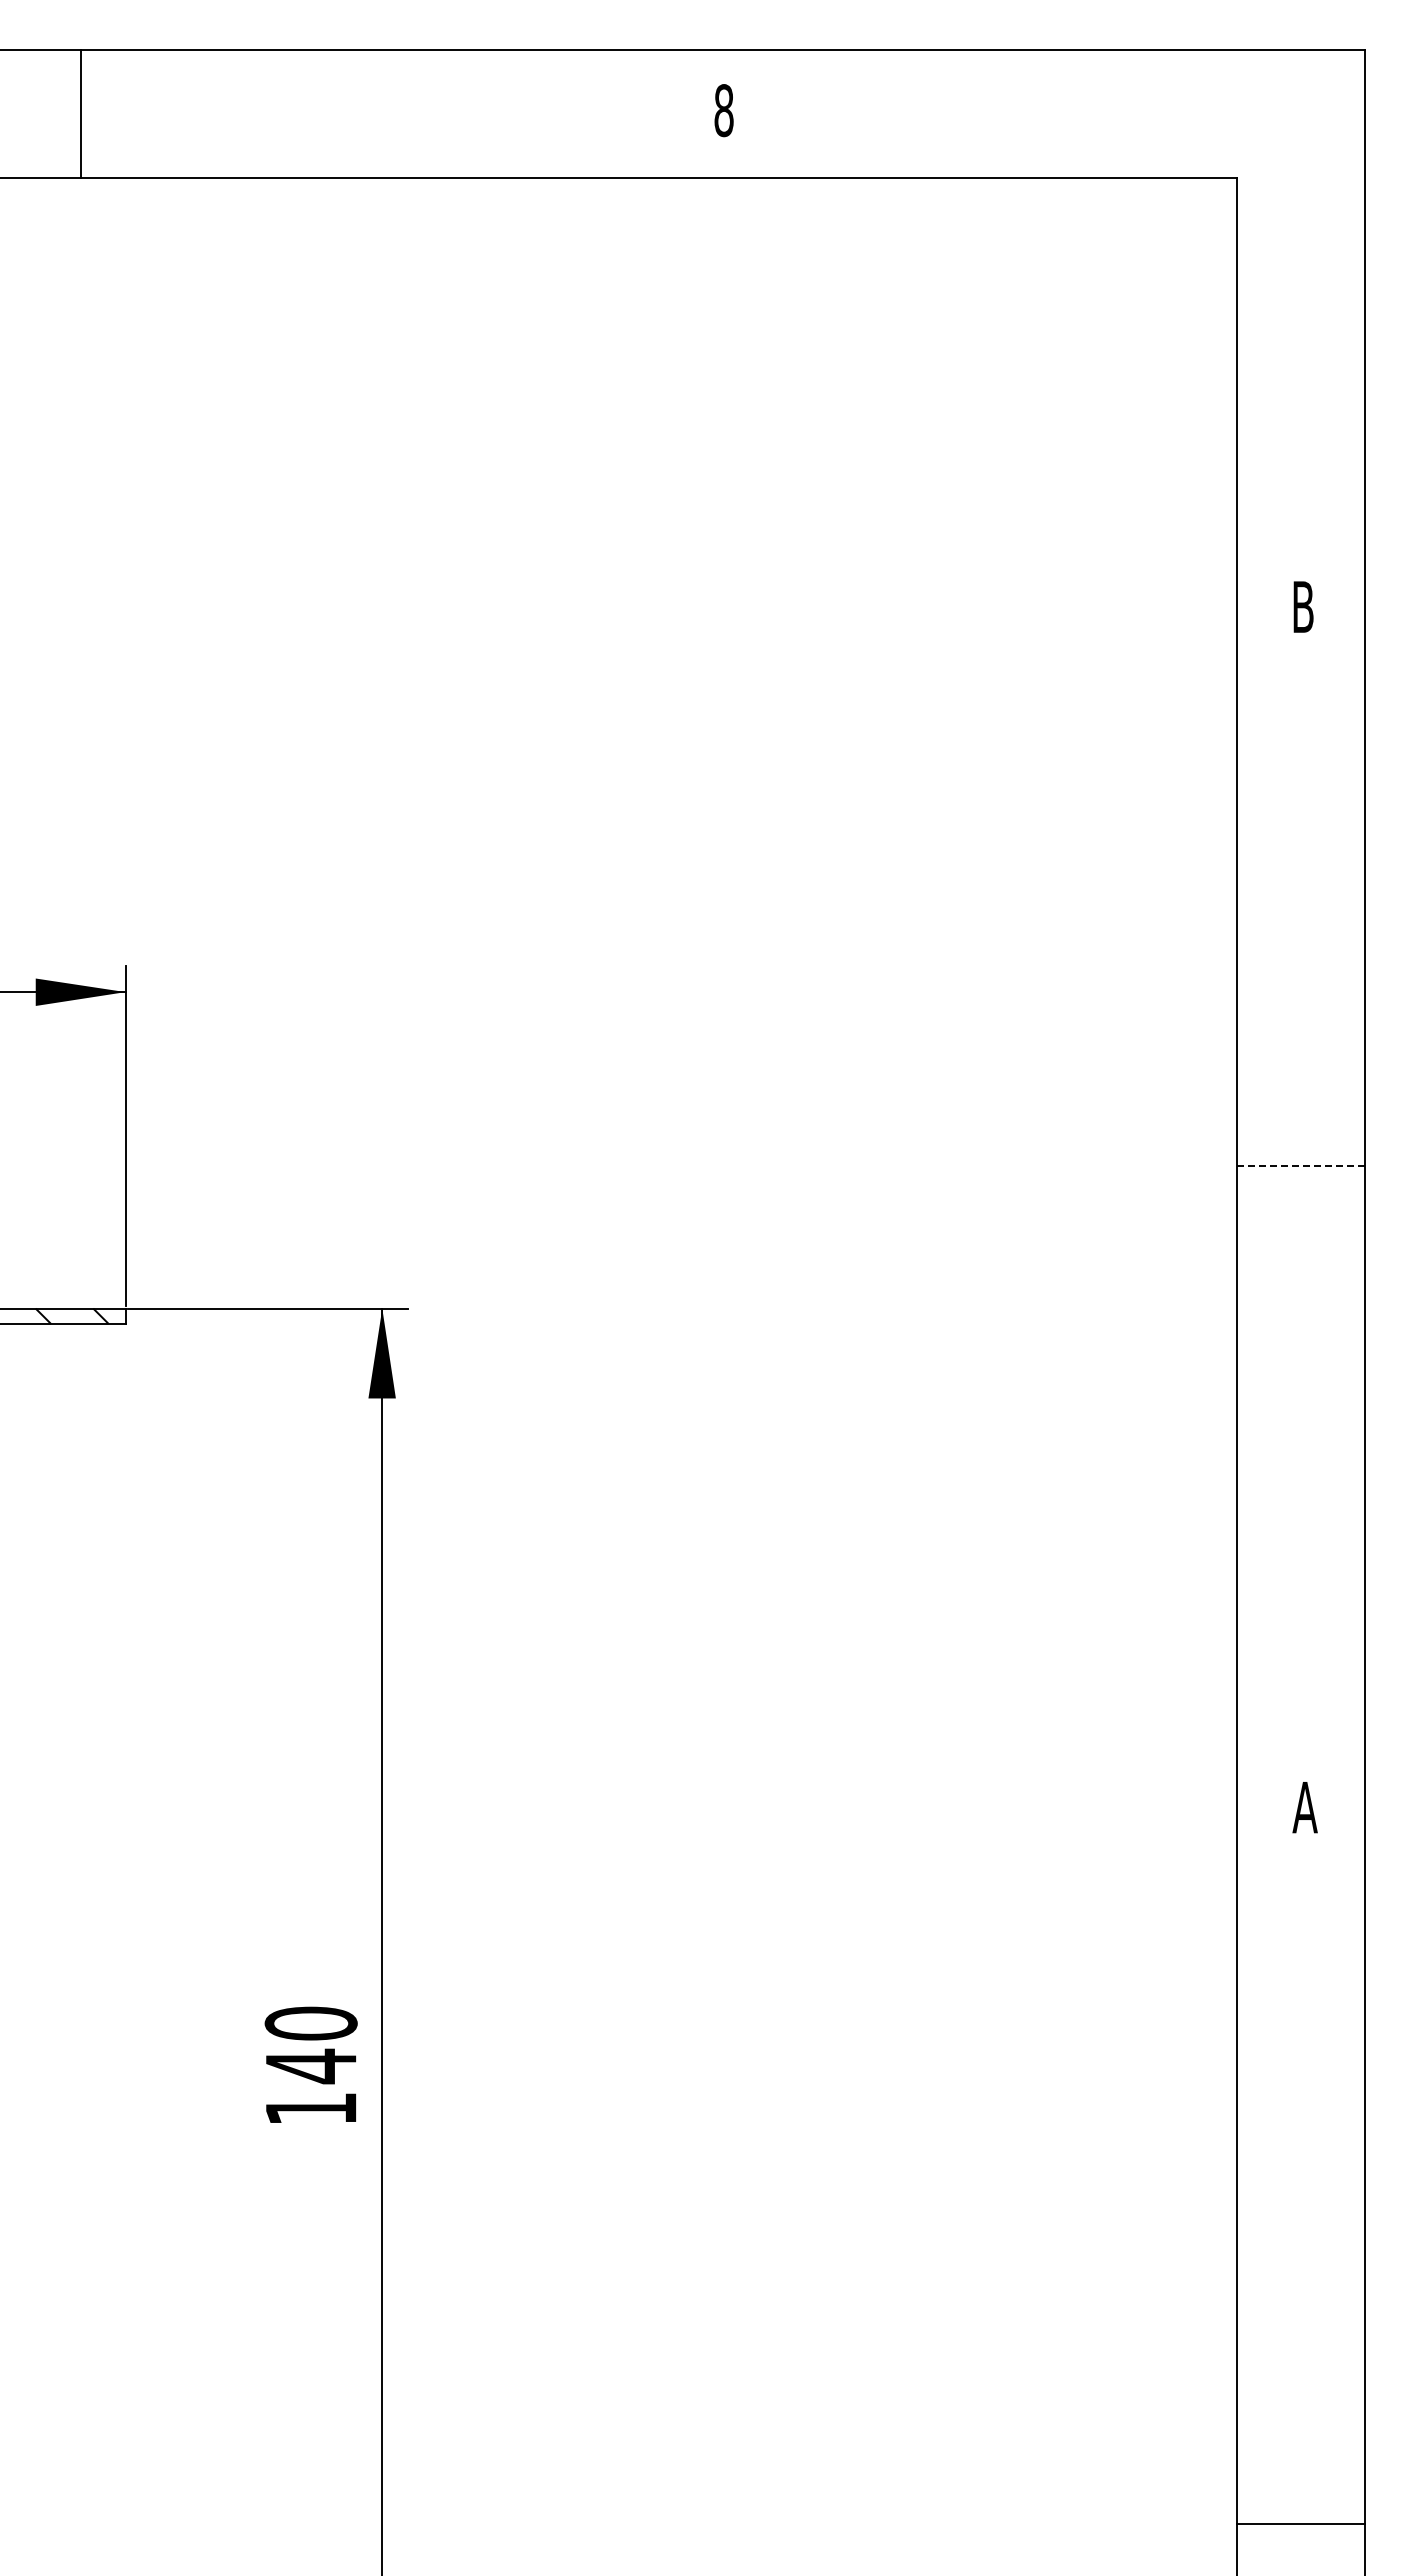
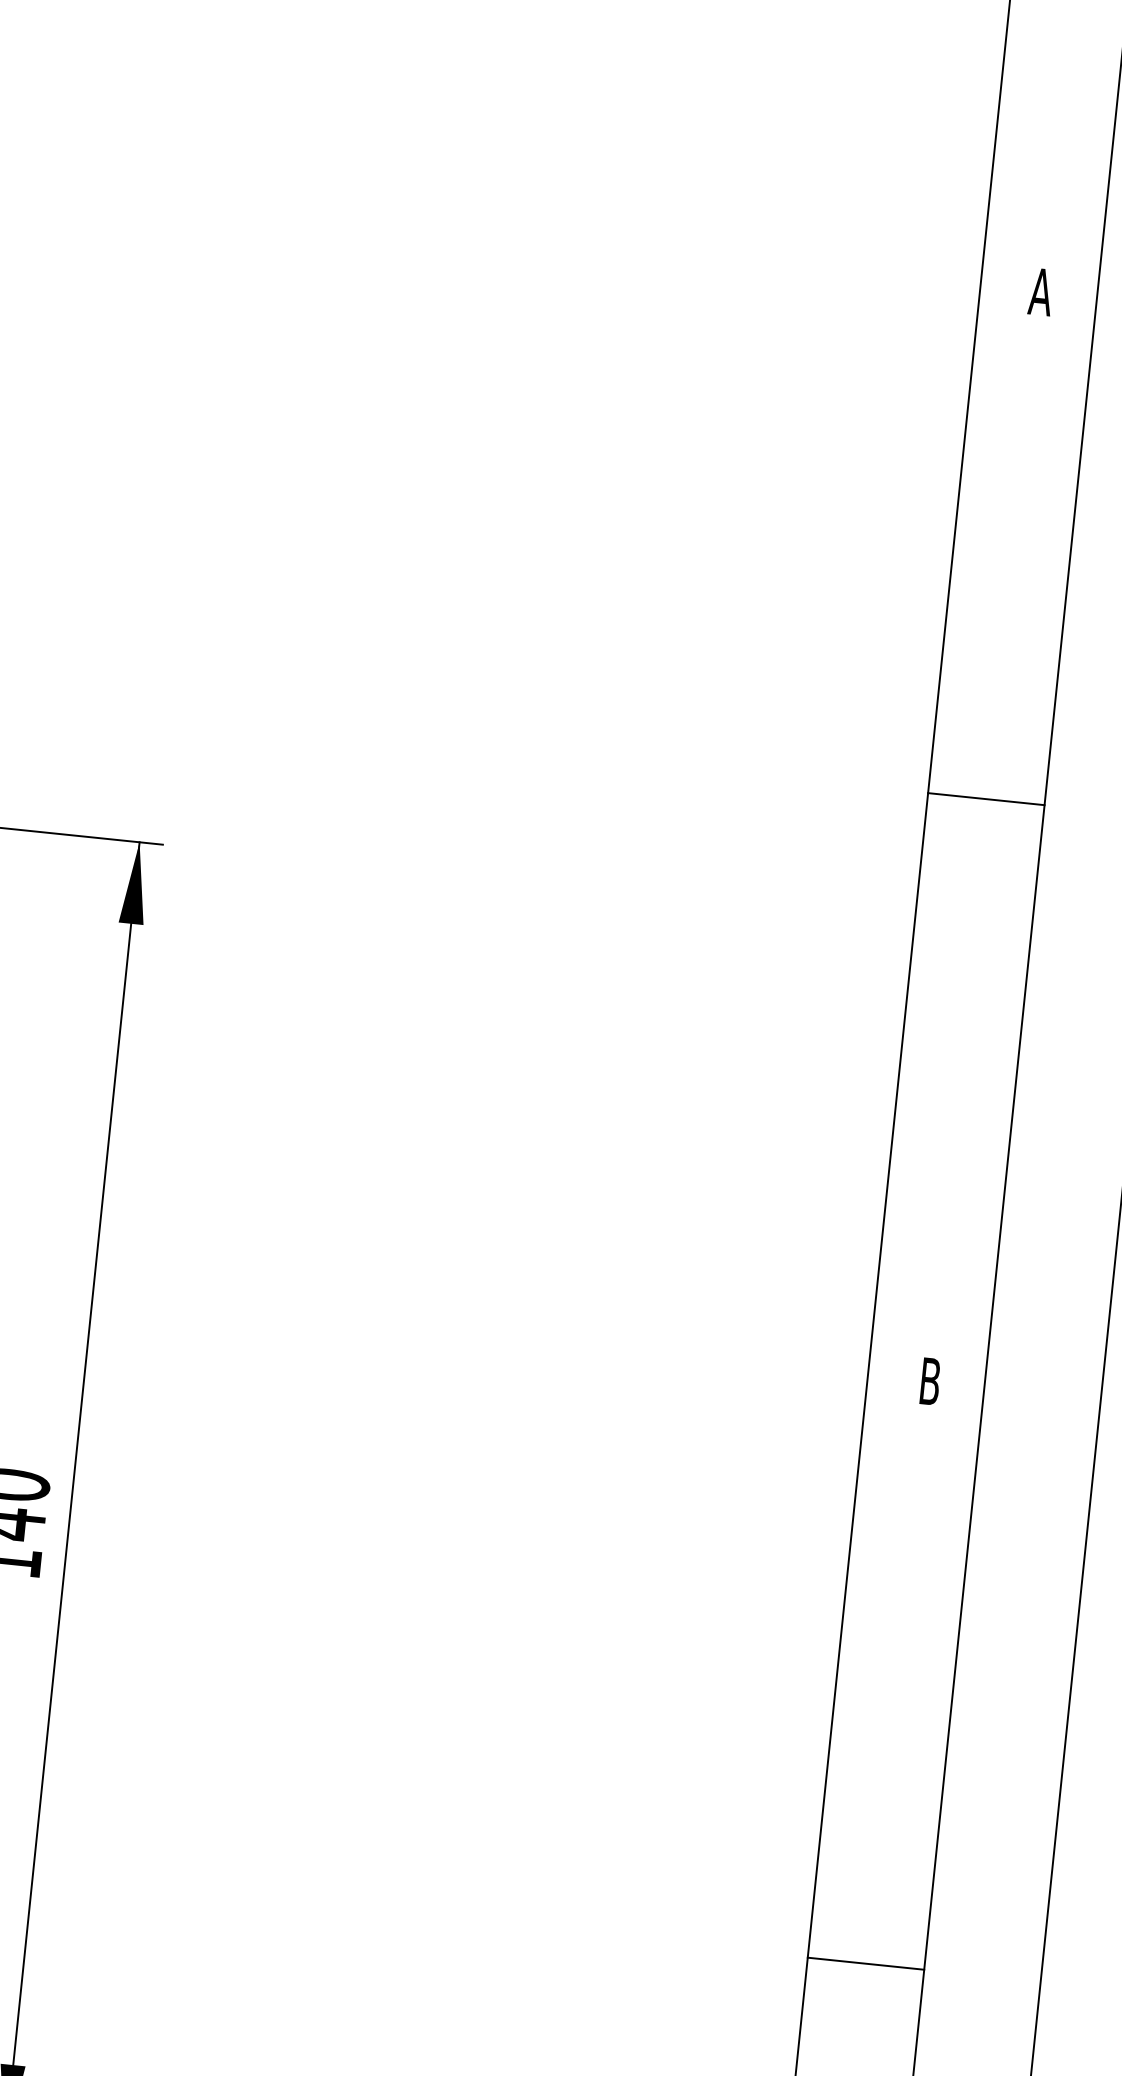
text: (1302, 606) -> (1040, 291), B -> A
line: (1301, 1166) -> (987, 799), dashed -> solid
text: (1304, 1807) -> (929, 1381), A -> B
line: (1300, 2523) -> (865, 1963), moved

